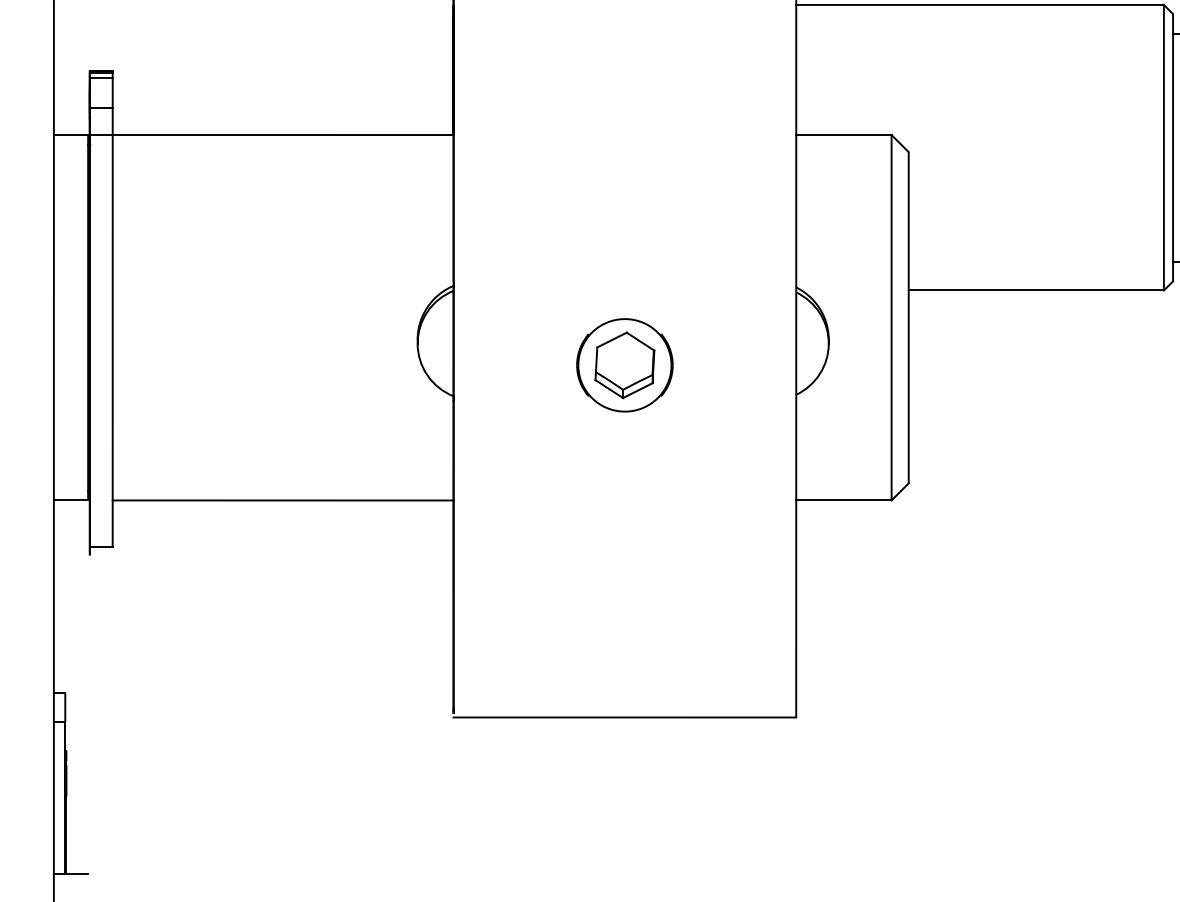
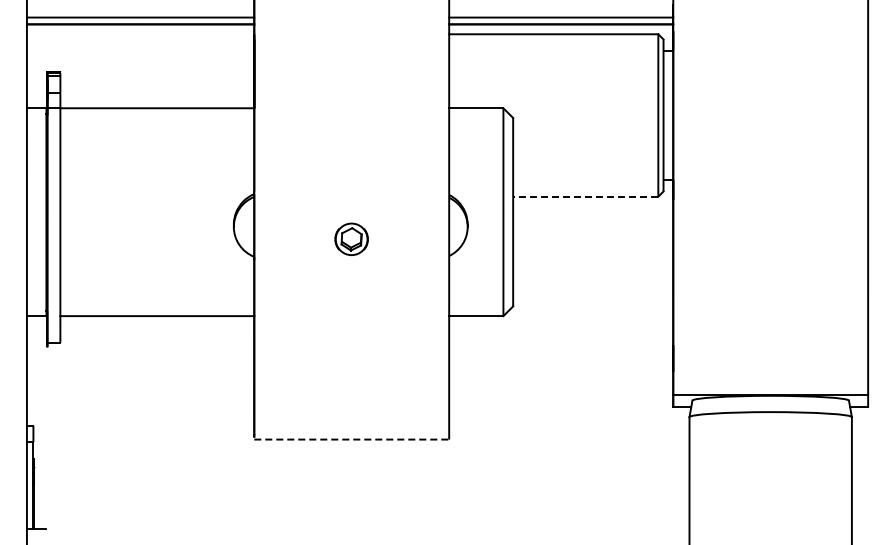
line: (1035, 290) -> (585, 196), solid -> dashed
part: (624, 365) -> (351, 239), size x0.6
line: (626, 717) -> (352, 439), solid -> dashed

